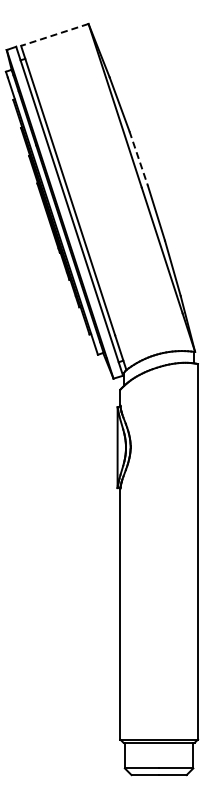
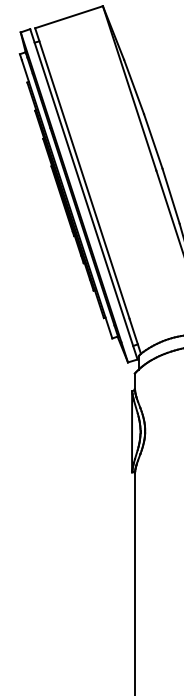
line: (54, 35) -> (68, 17), dashed -> solid
line: (138, 158) -> (153, 141), dashed -> solid

